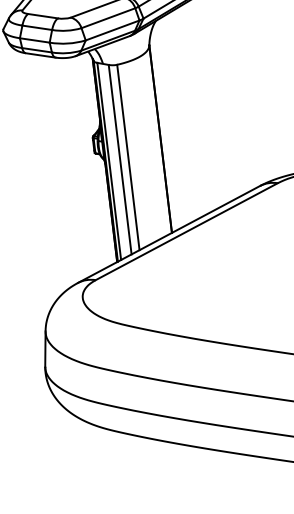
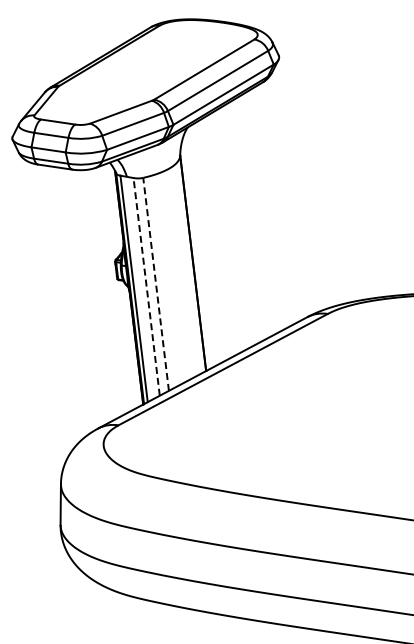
line: (128, 156) -> (156, 283), solid -> dashed
line: (120, 159) -> (146, 286), solid -> dashed

